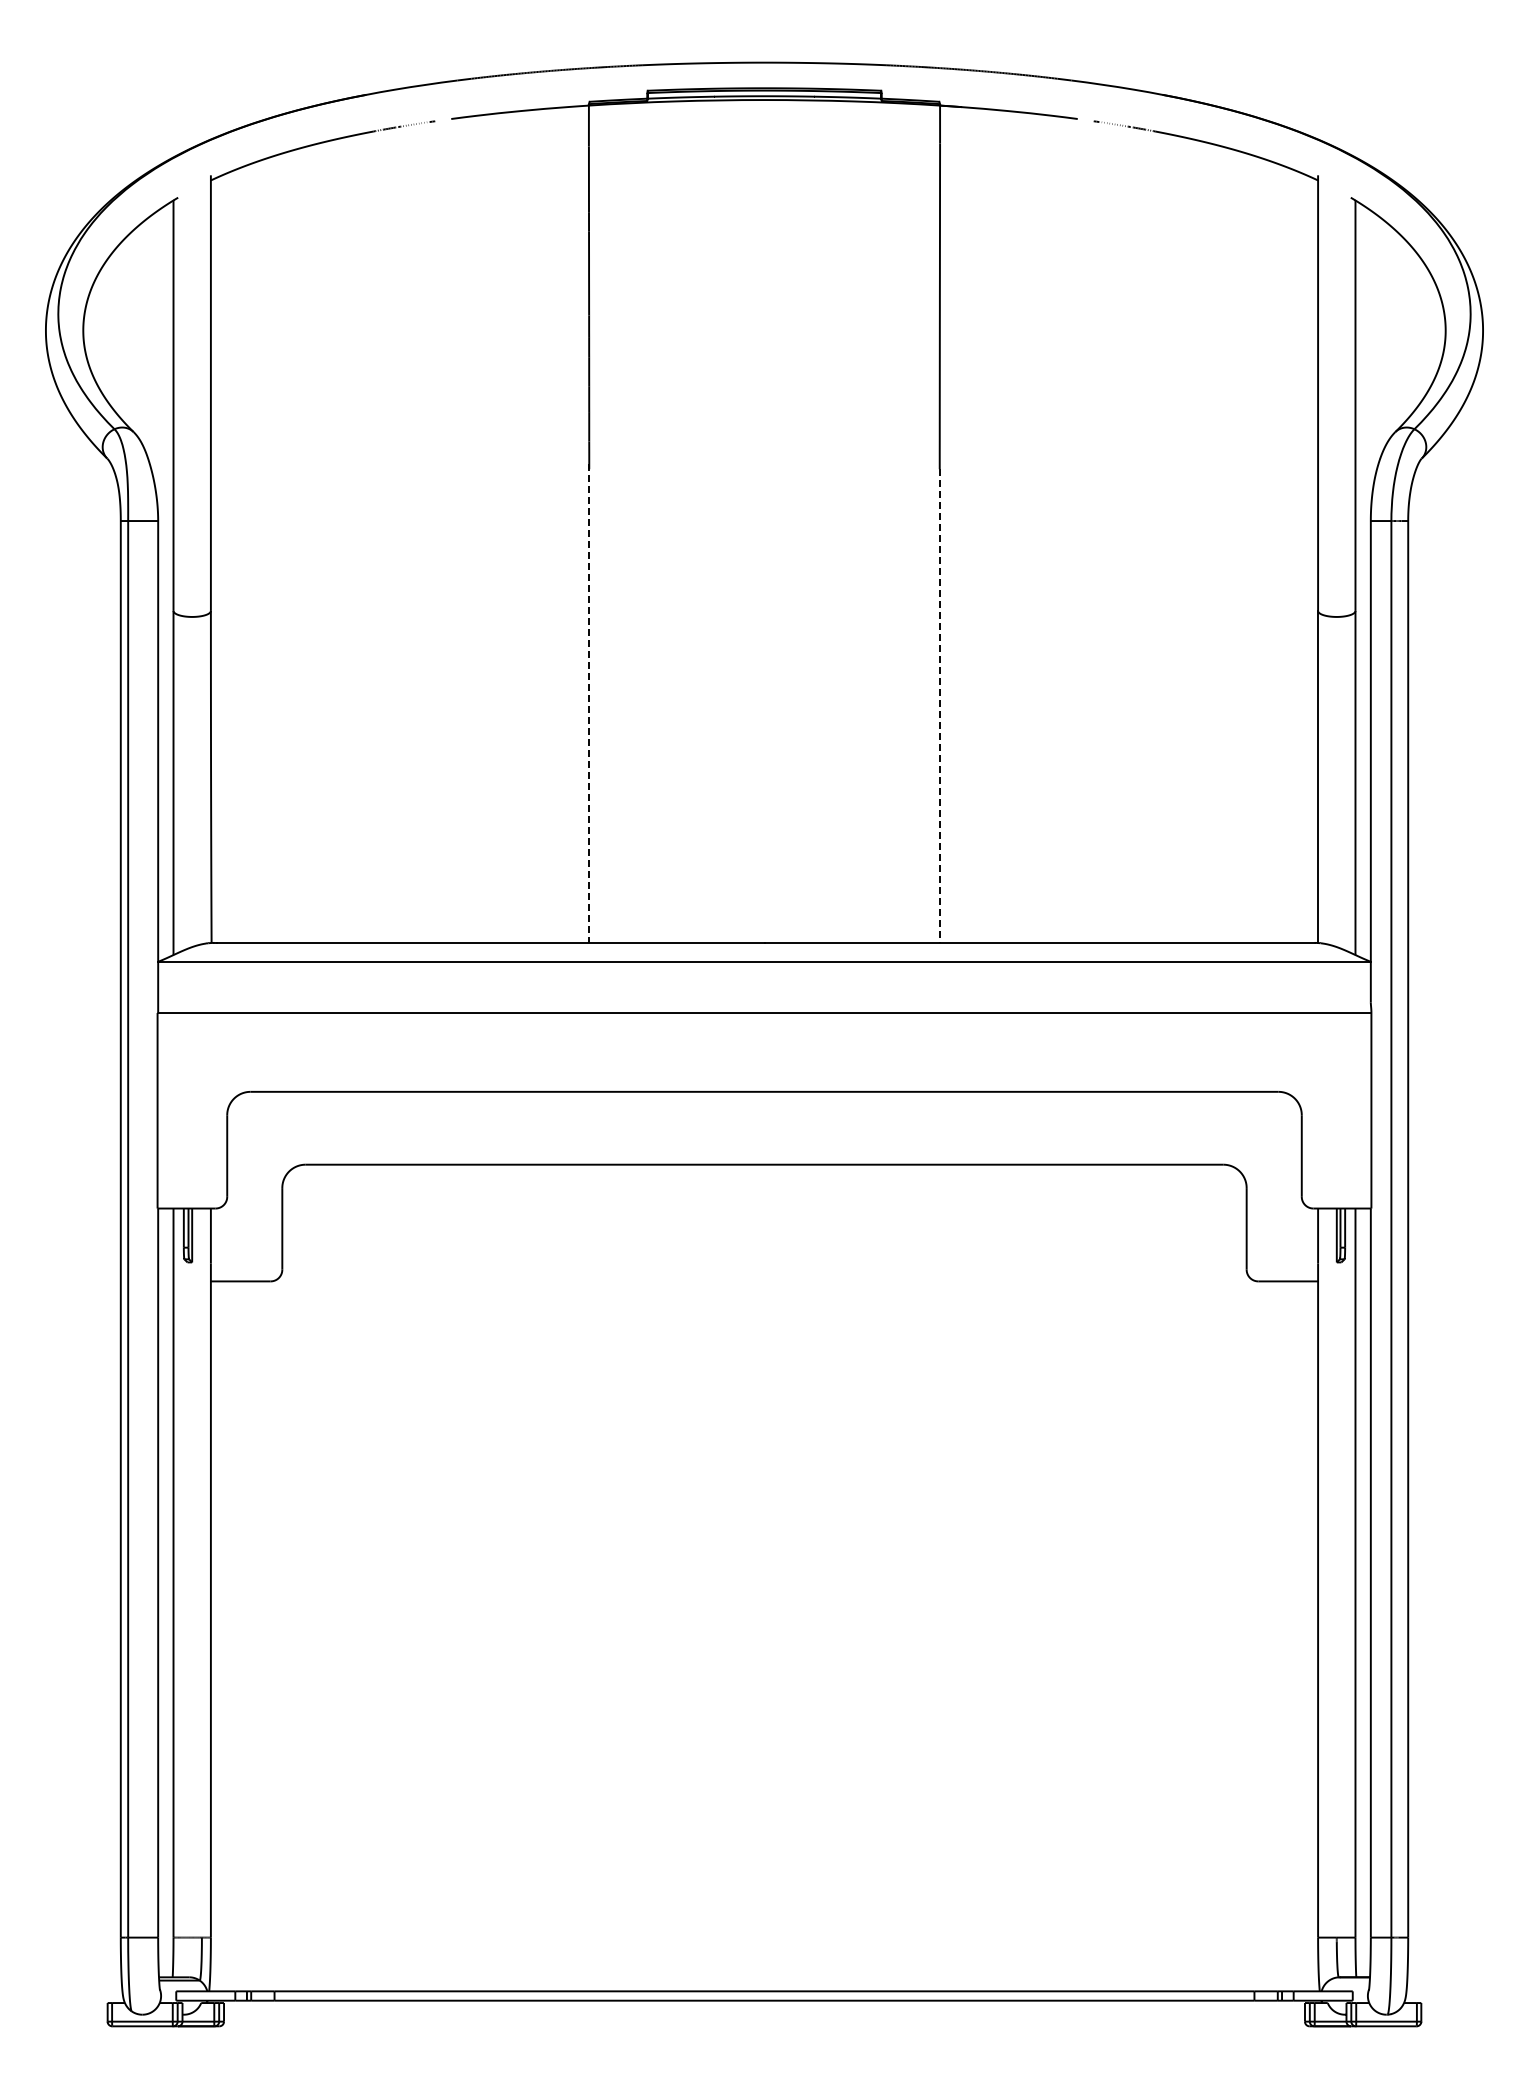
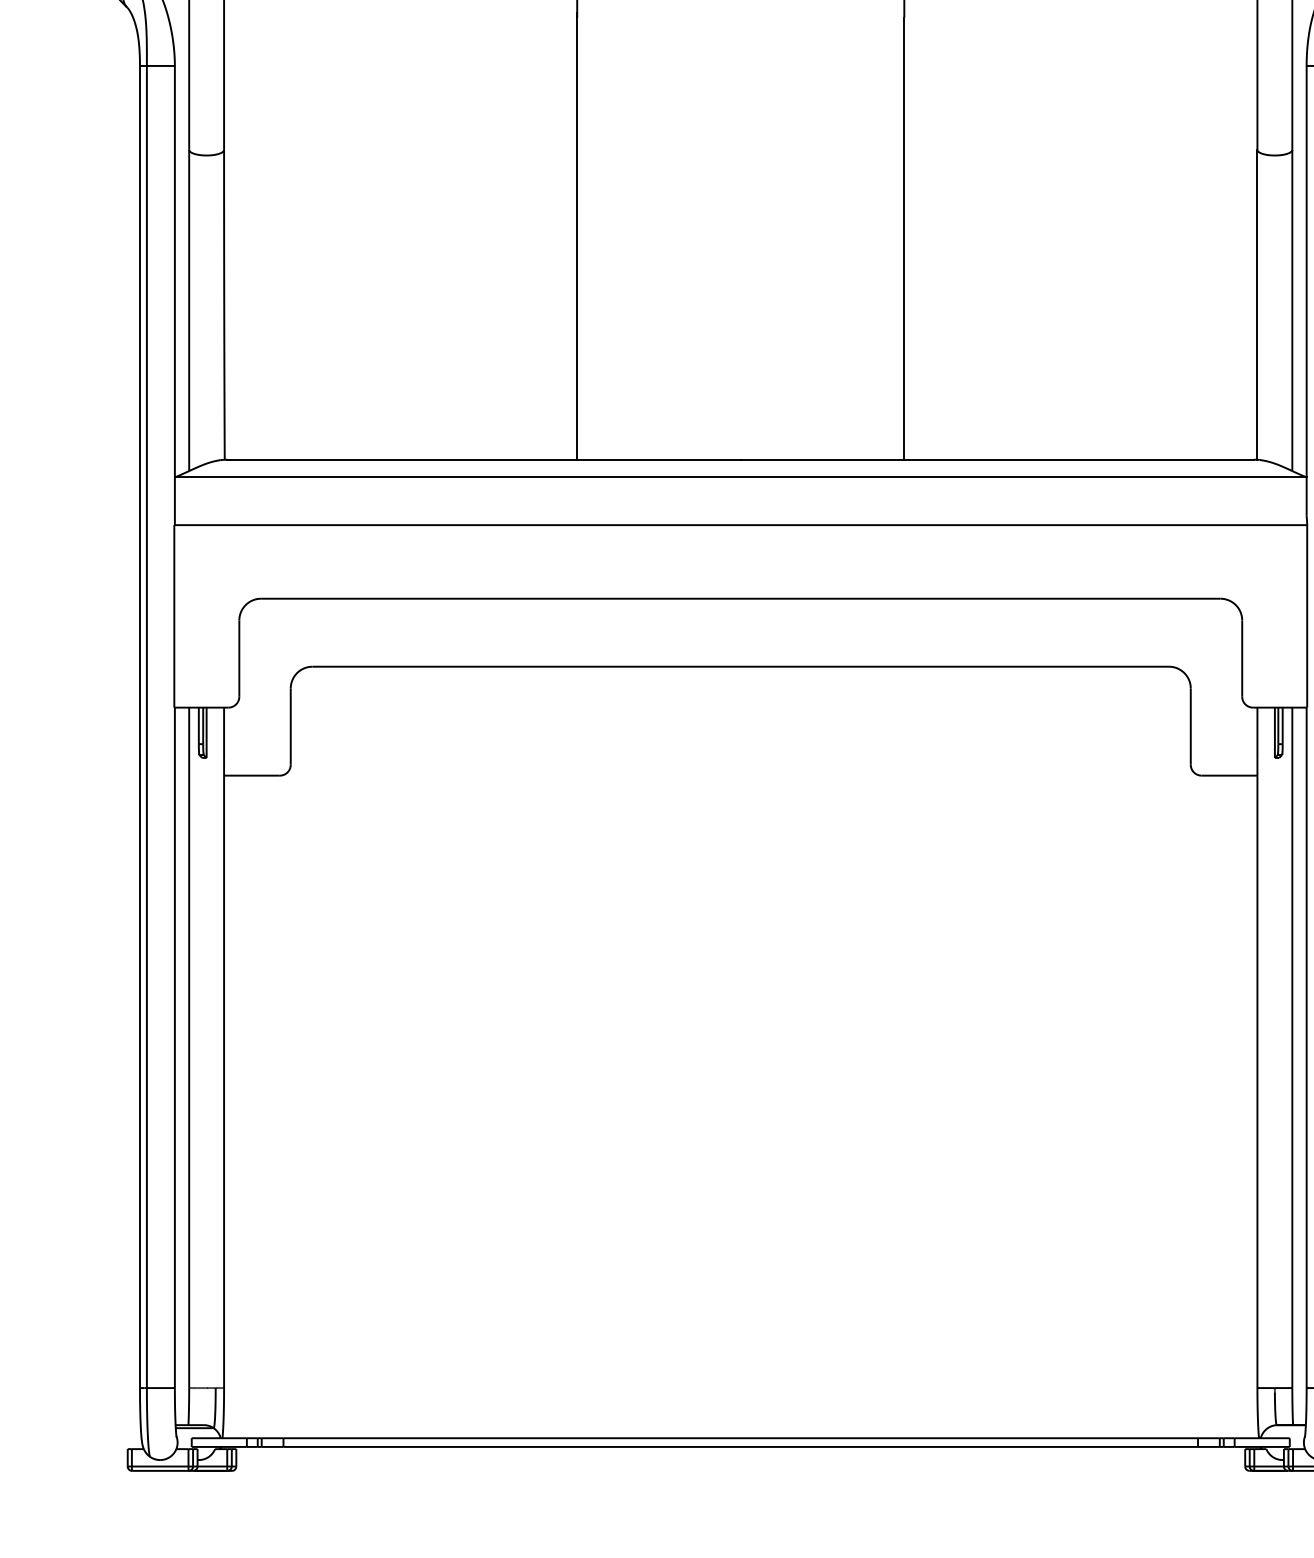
line: (589, 704) -> (577, 237), dashed -> solid
line: (939, 706) -> (904, 239), dashed -> solid

